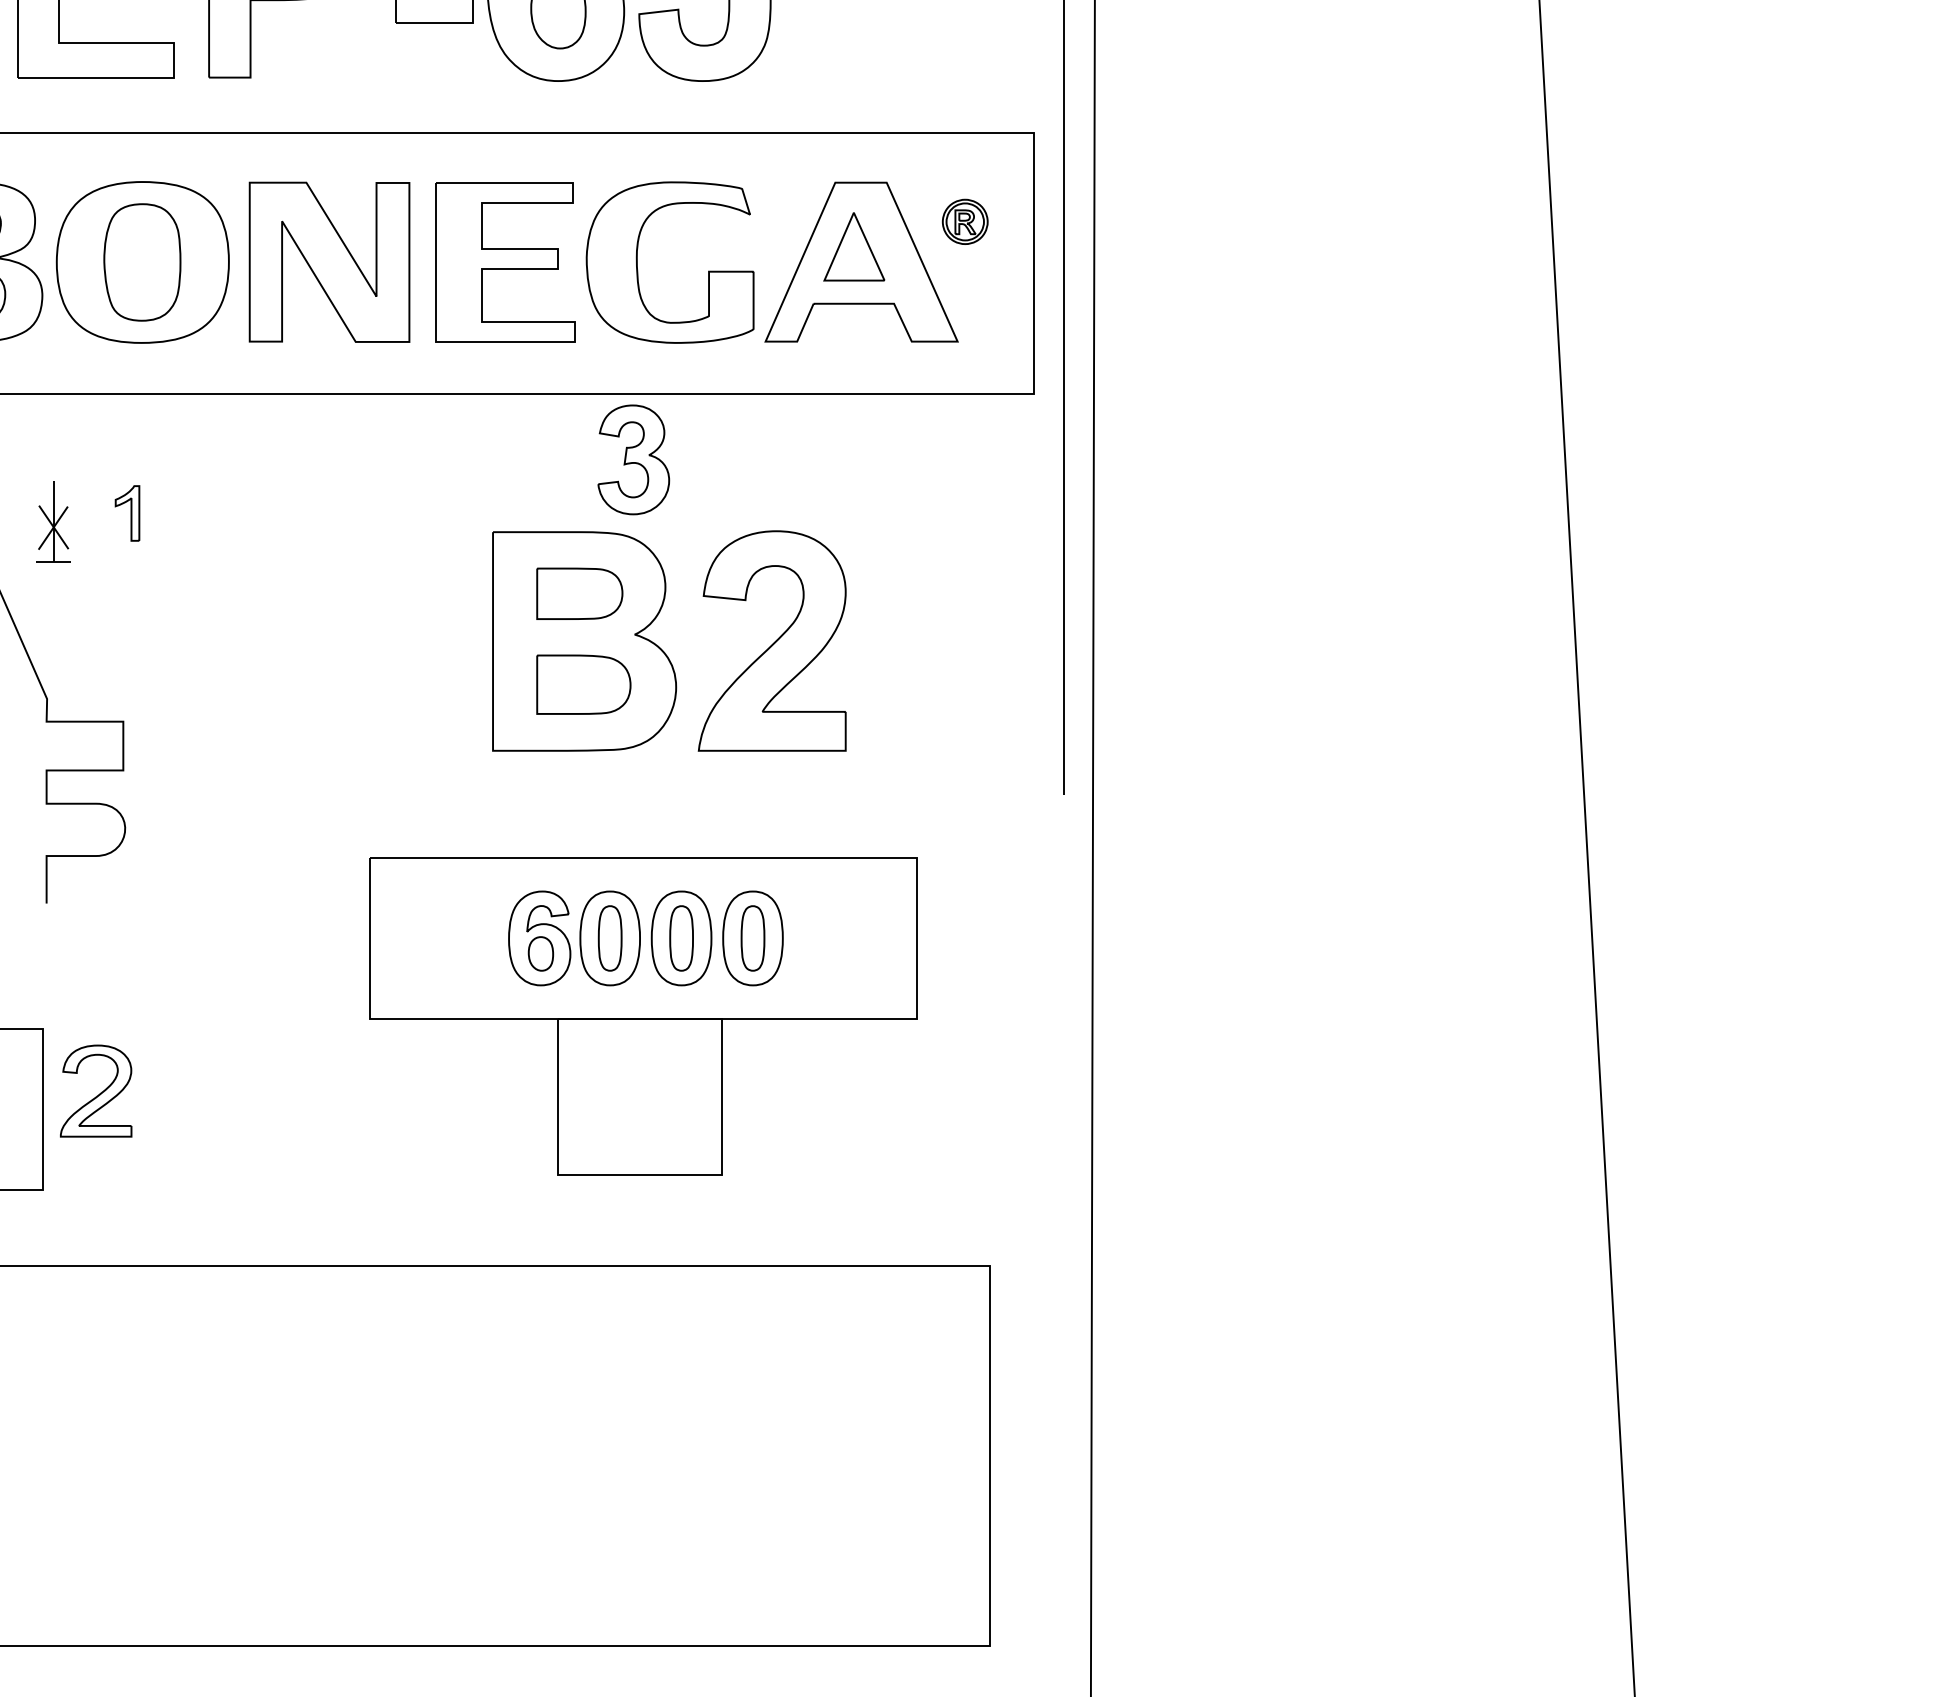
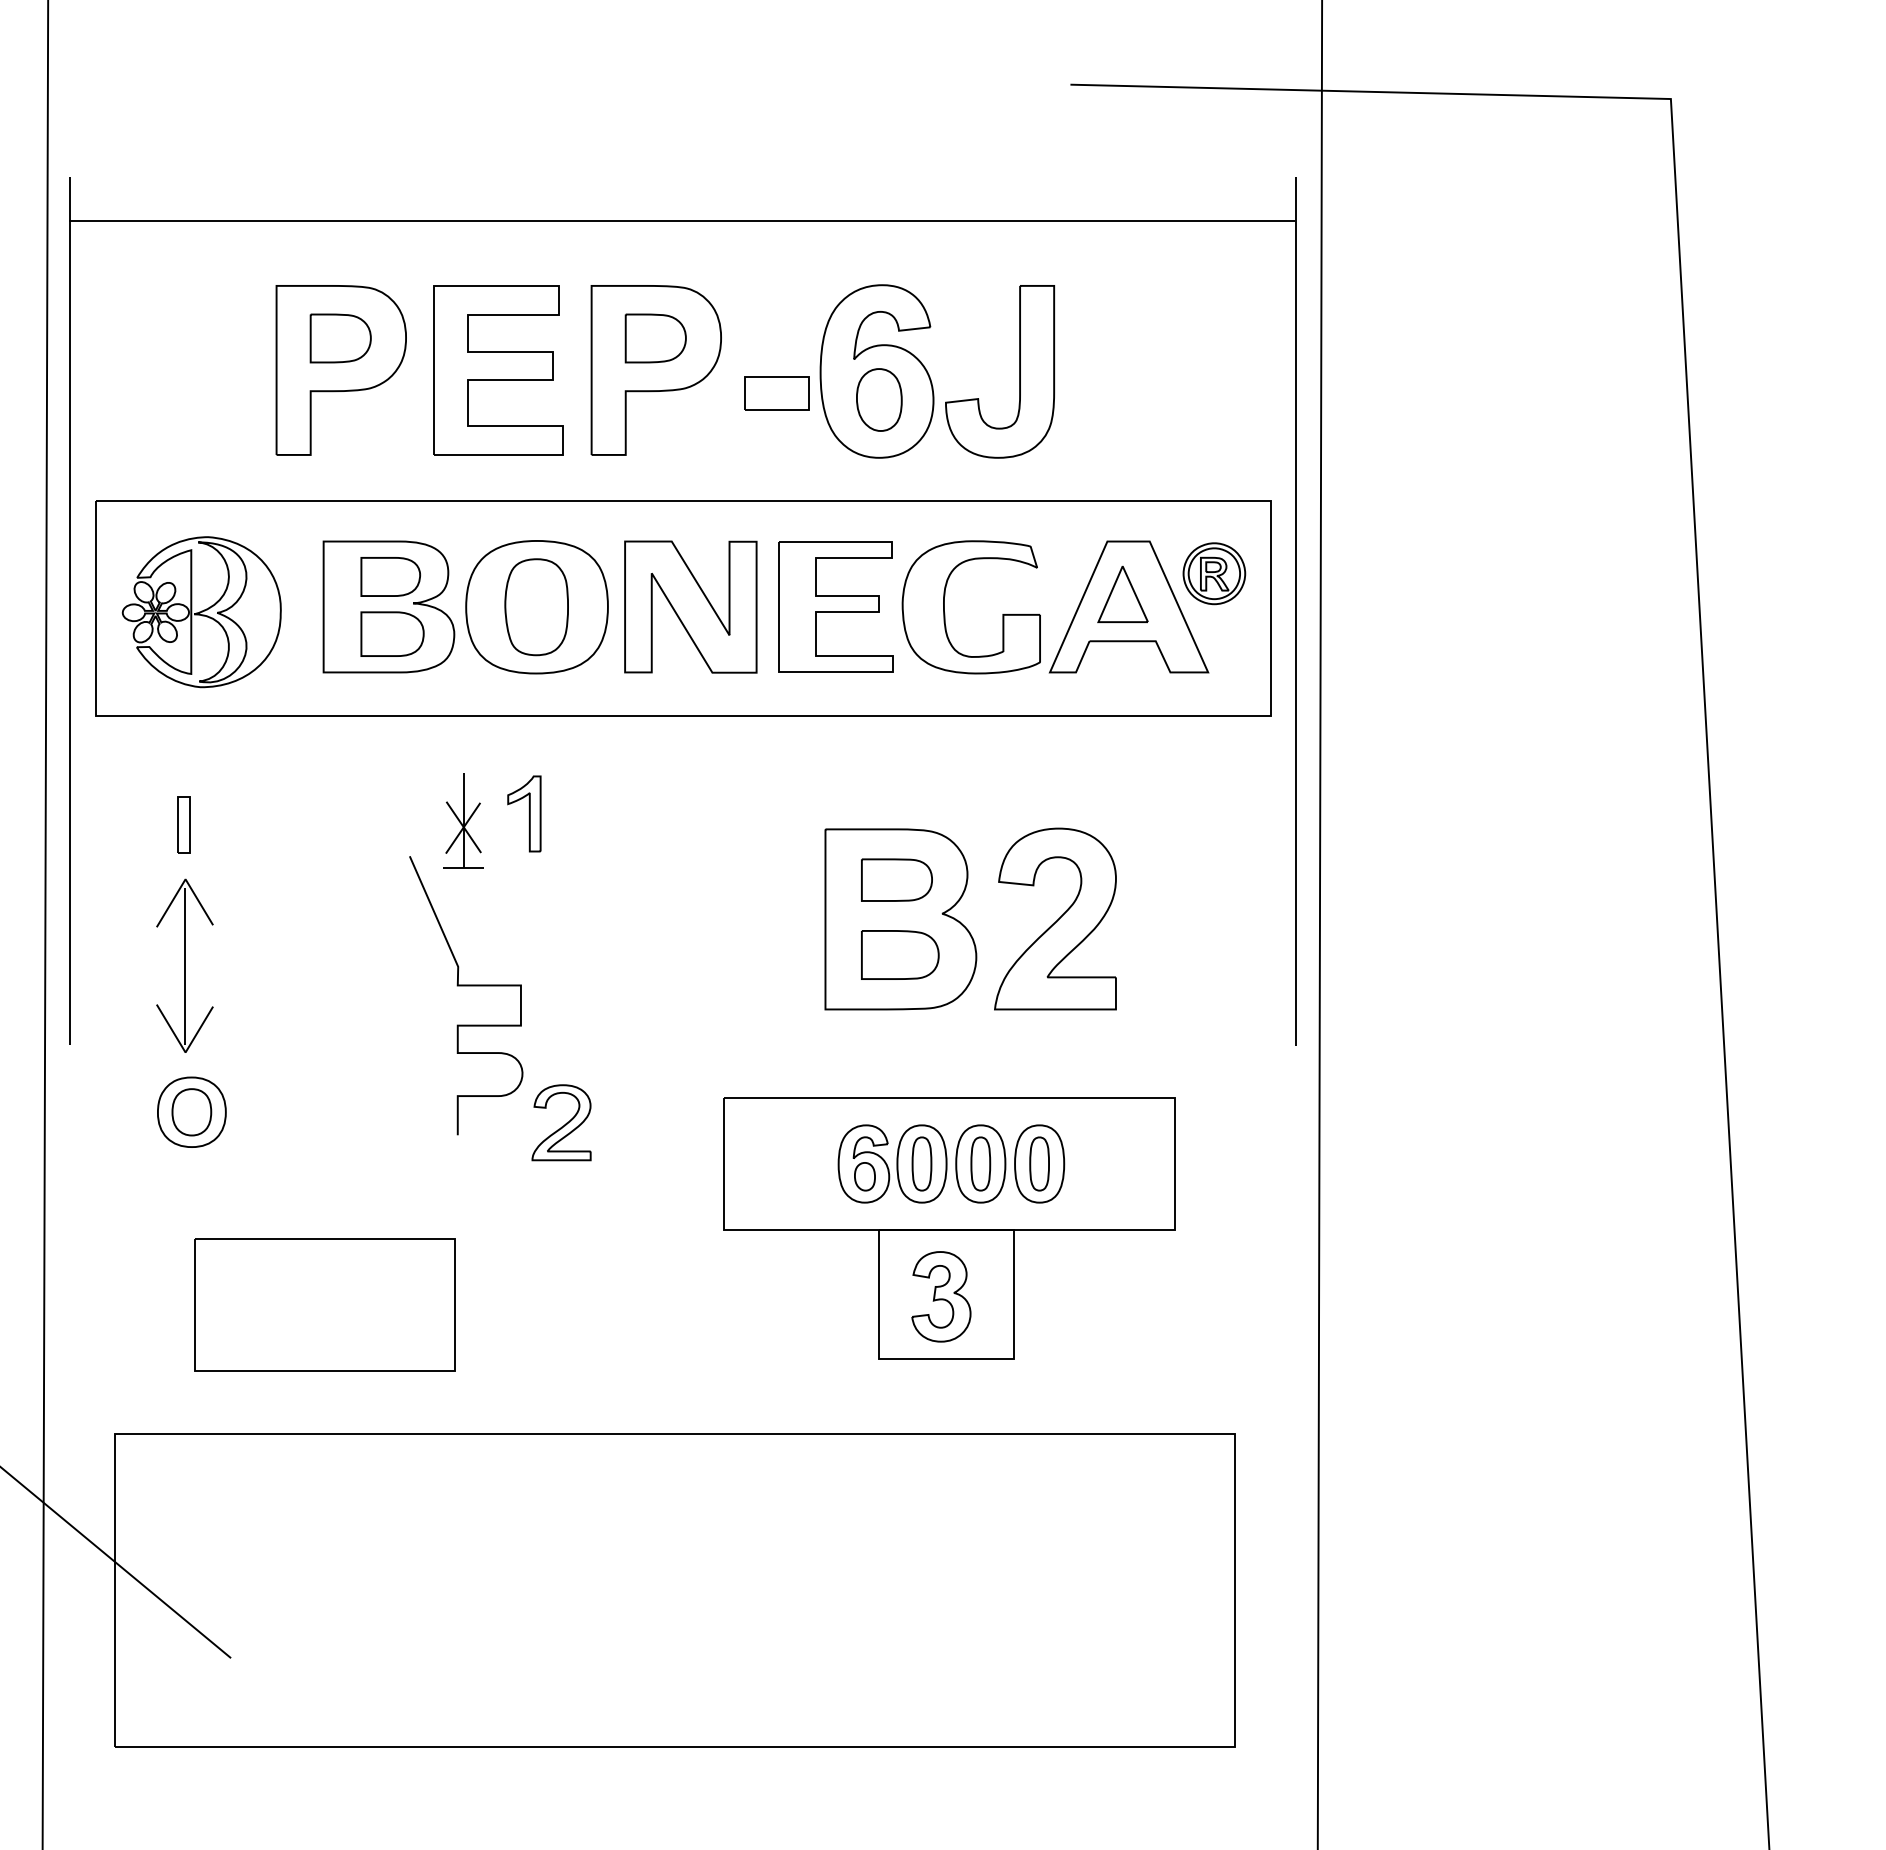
part: (965, 221) -> (1214, 573), size x1.67
part: (633, 459) -> (941, 1296), moved
part: (127, 512) -> (524, 813), size x1.67
part: (53, 521) -> (463, 820), size x1.43
part: (96, 1090) -> (561, 1122), moved

